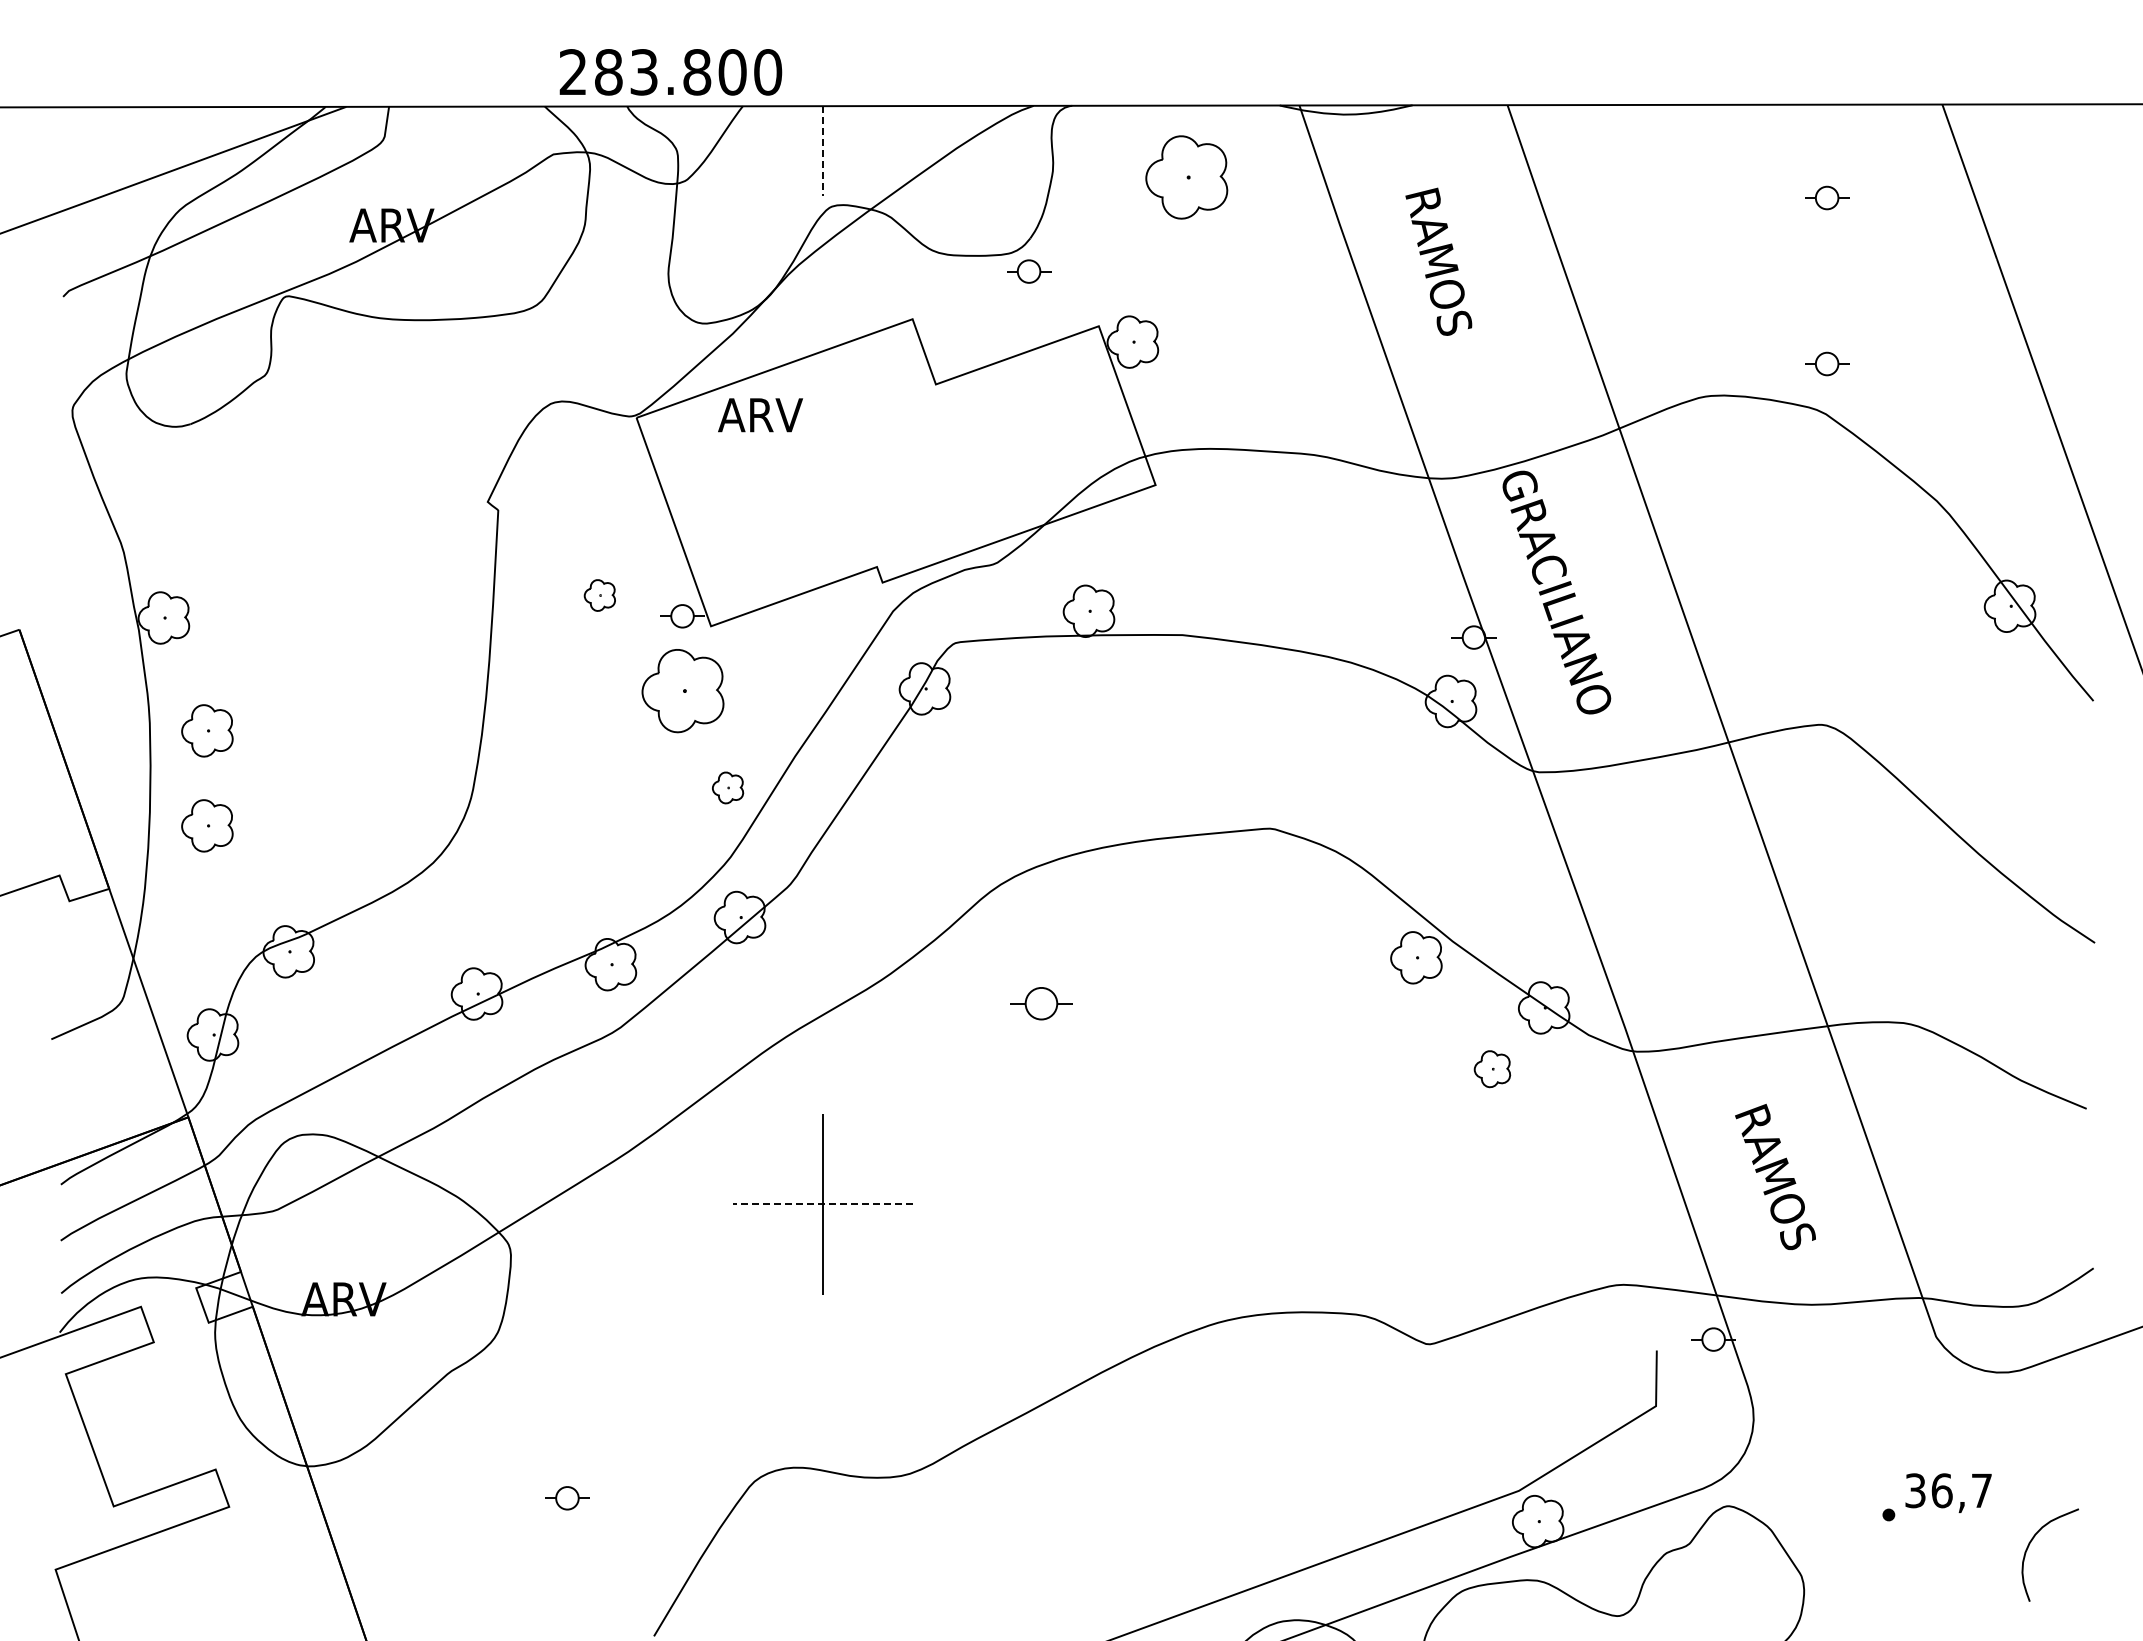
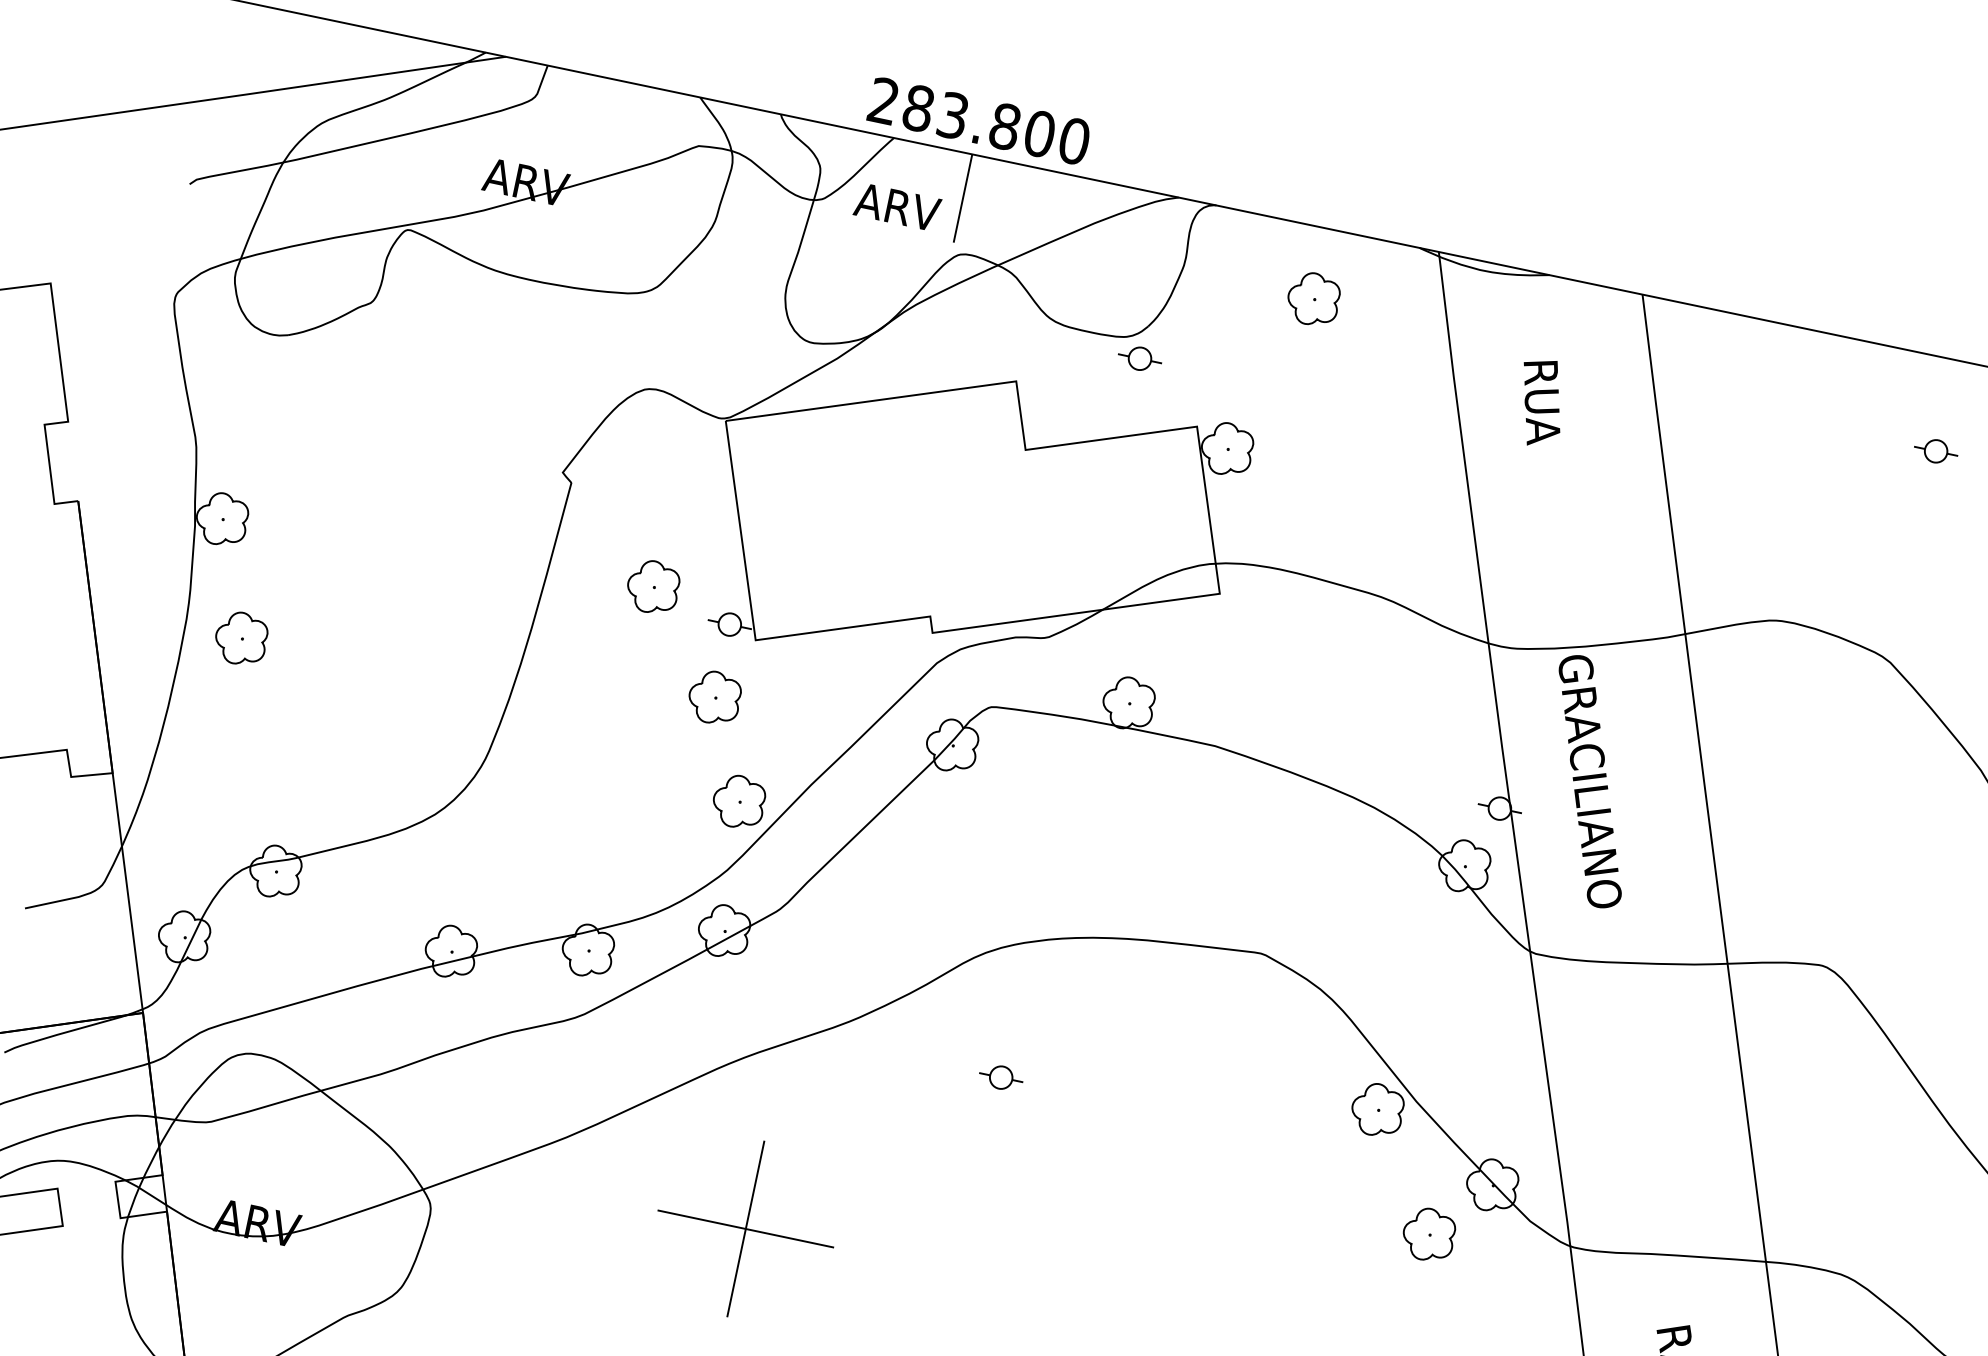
text: (670, 72) -> (978, 121), moved
line: (822, 151) -> (962, 198), dashed -> solid
part: (1186, 177) -> (1313, 299), size x0.62
text: (1441, 275) -> (1542, 447), RAMOS -> RUA
part: (1827, 363) -> (1902, 613), removed
text: (760, 415) -> (897, 207), moved
part: (599, 595) -> (652, 587), size x1.67
part: (682, 690) -> (714, 697), size x0.62
part: (727, 787) -> (738, 801), size x1.67
part: (207, 825) -> (221, 731), removed
part: (1041, 1003) -> (1001, 1077), size x0.71
part: (1492, 1068) -> (1429, 1234), size x1.43
line: (822, 1204) -> (745, 1229), dashed -> solid

